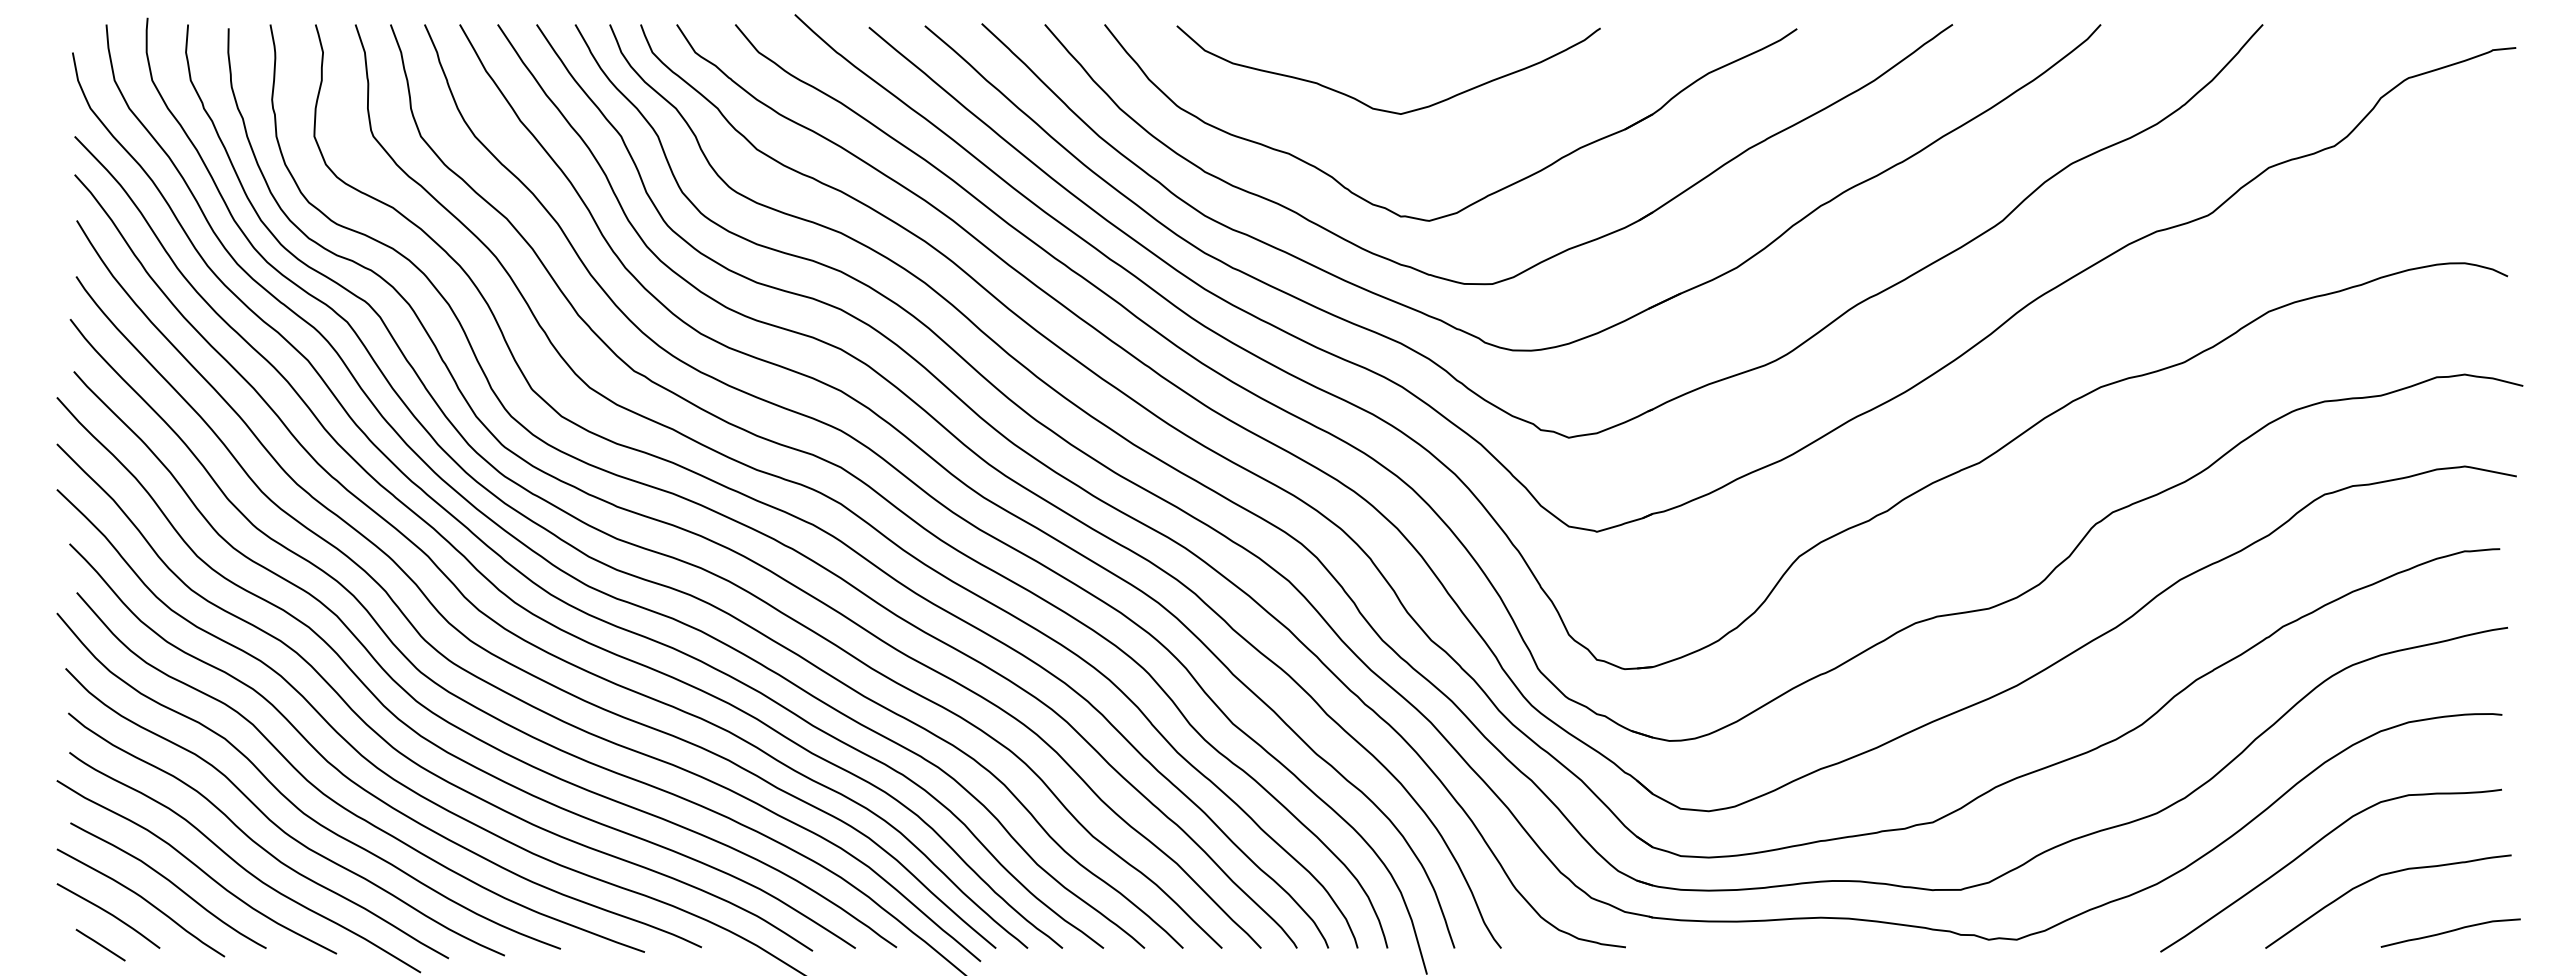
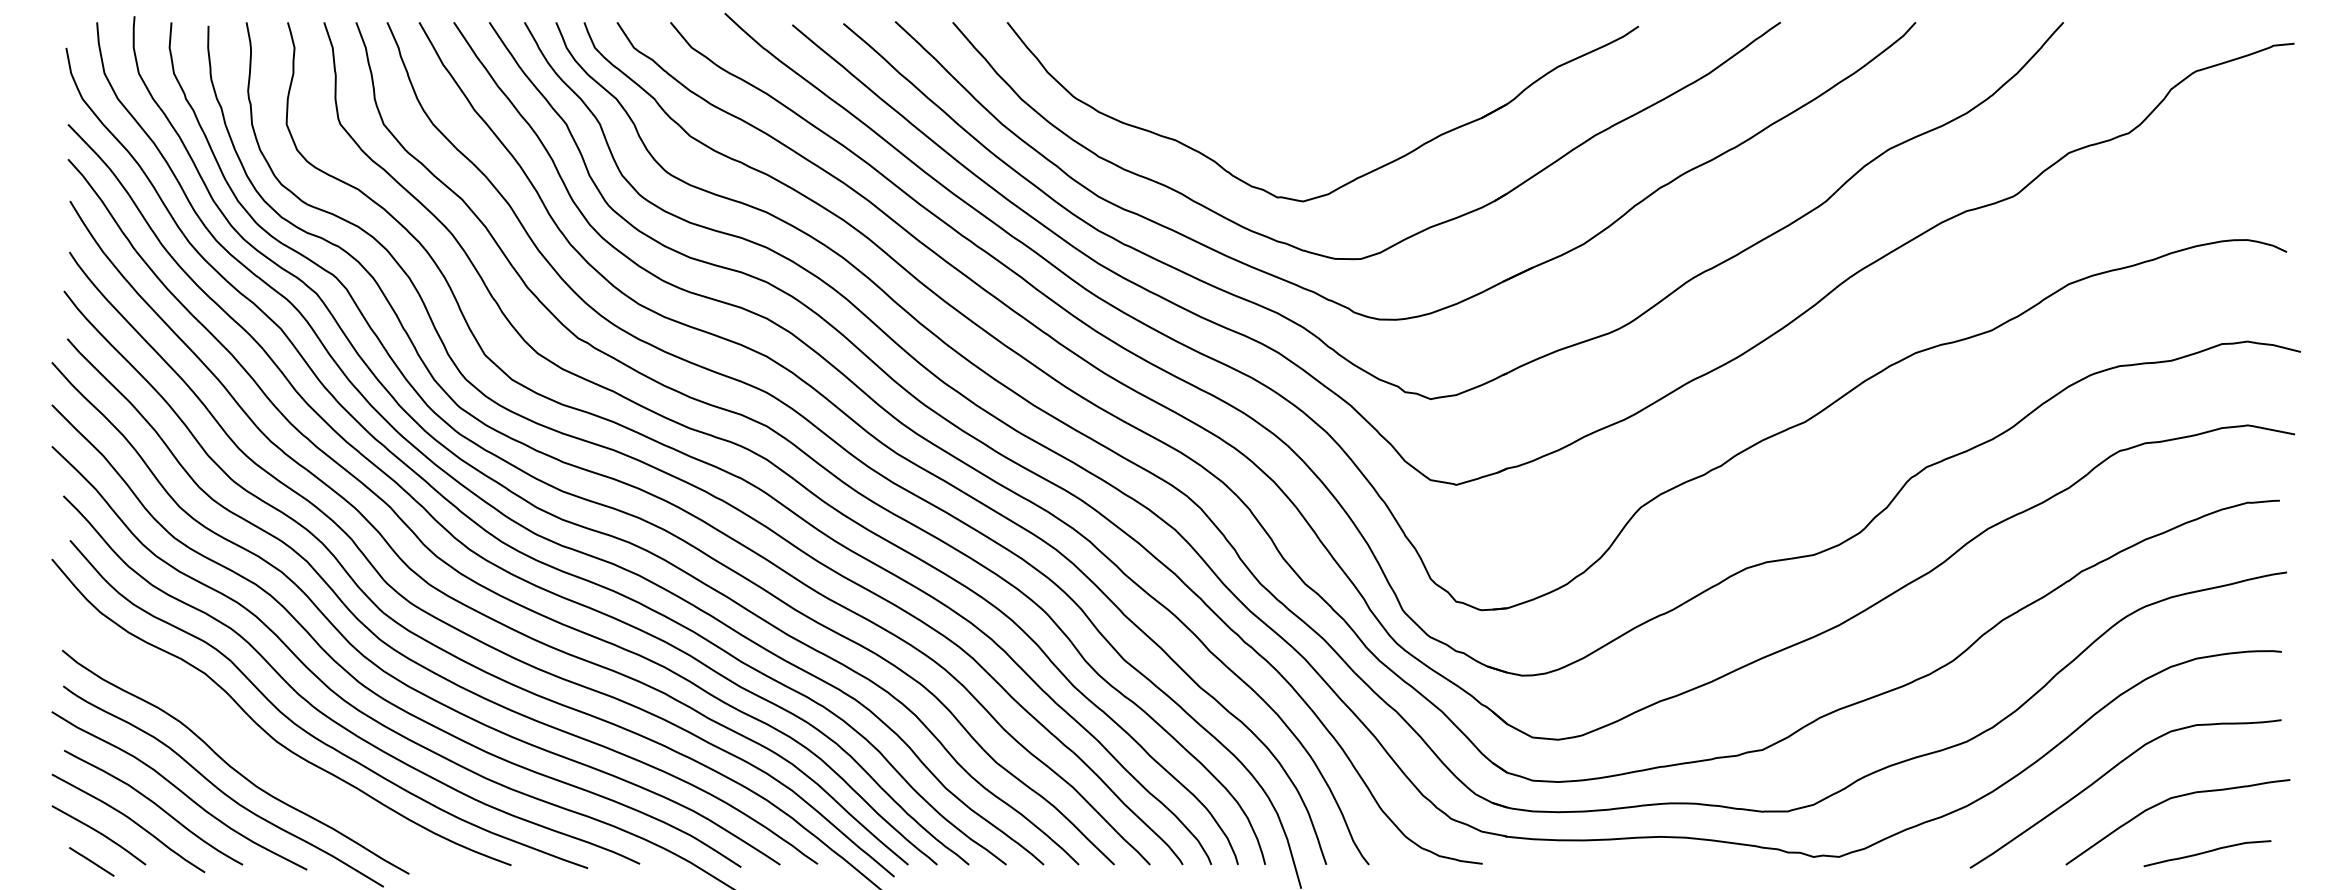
curve: (1378, 108) -> (1257, 98), removed
curve: (274, 822) -> (250, 750), removed
curve: (2450, 932) -> (2207, 853), moved

